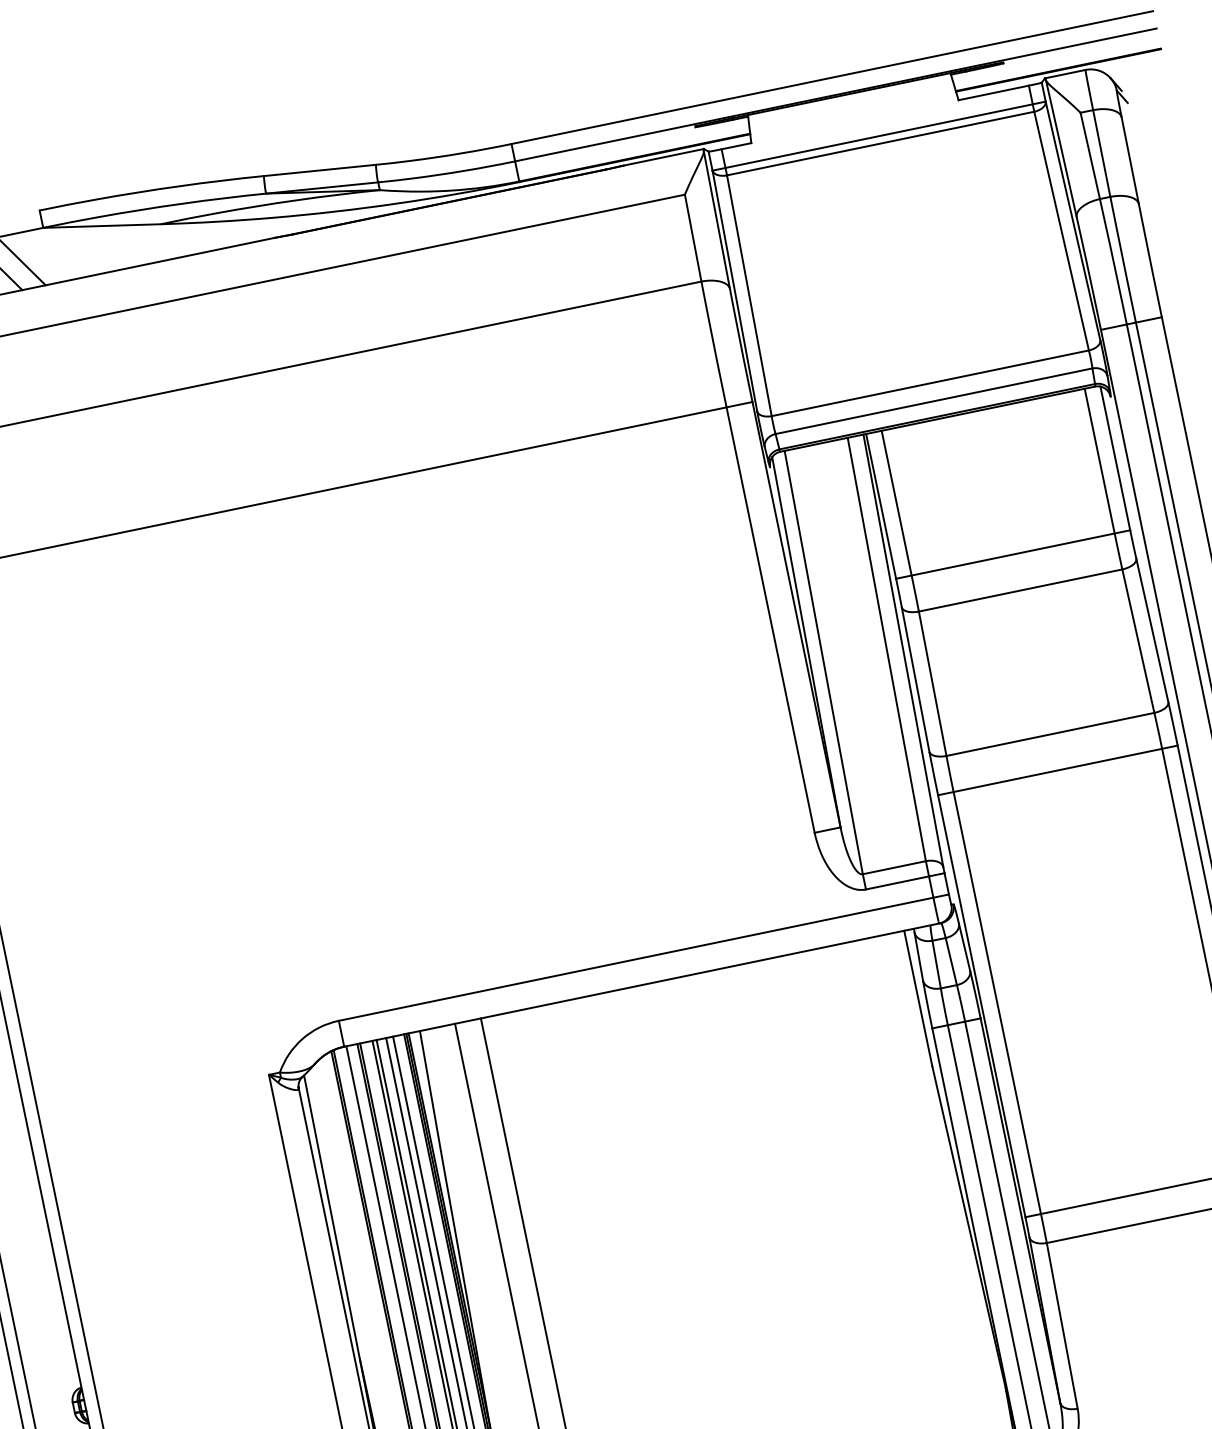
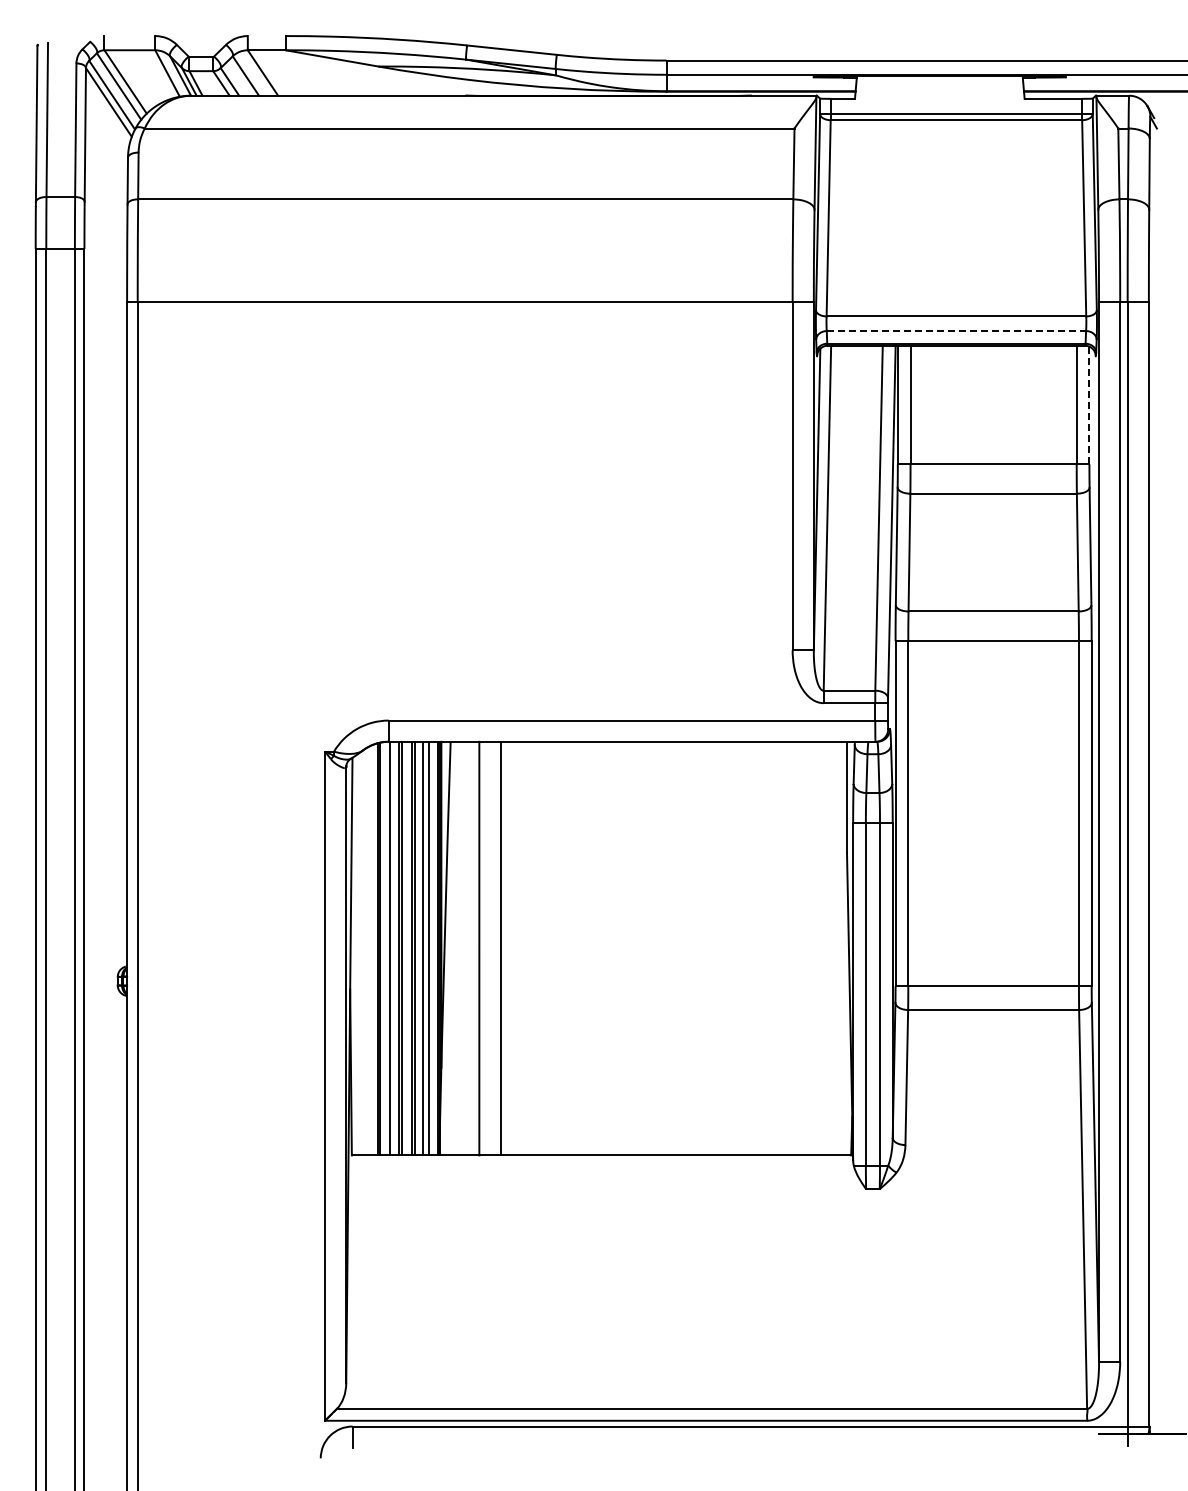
line: (934, 401) -> (956, 331), solid -> dashed
line: (1115, 458) -> (1089, 405), solid -> dashed

